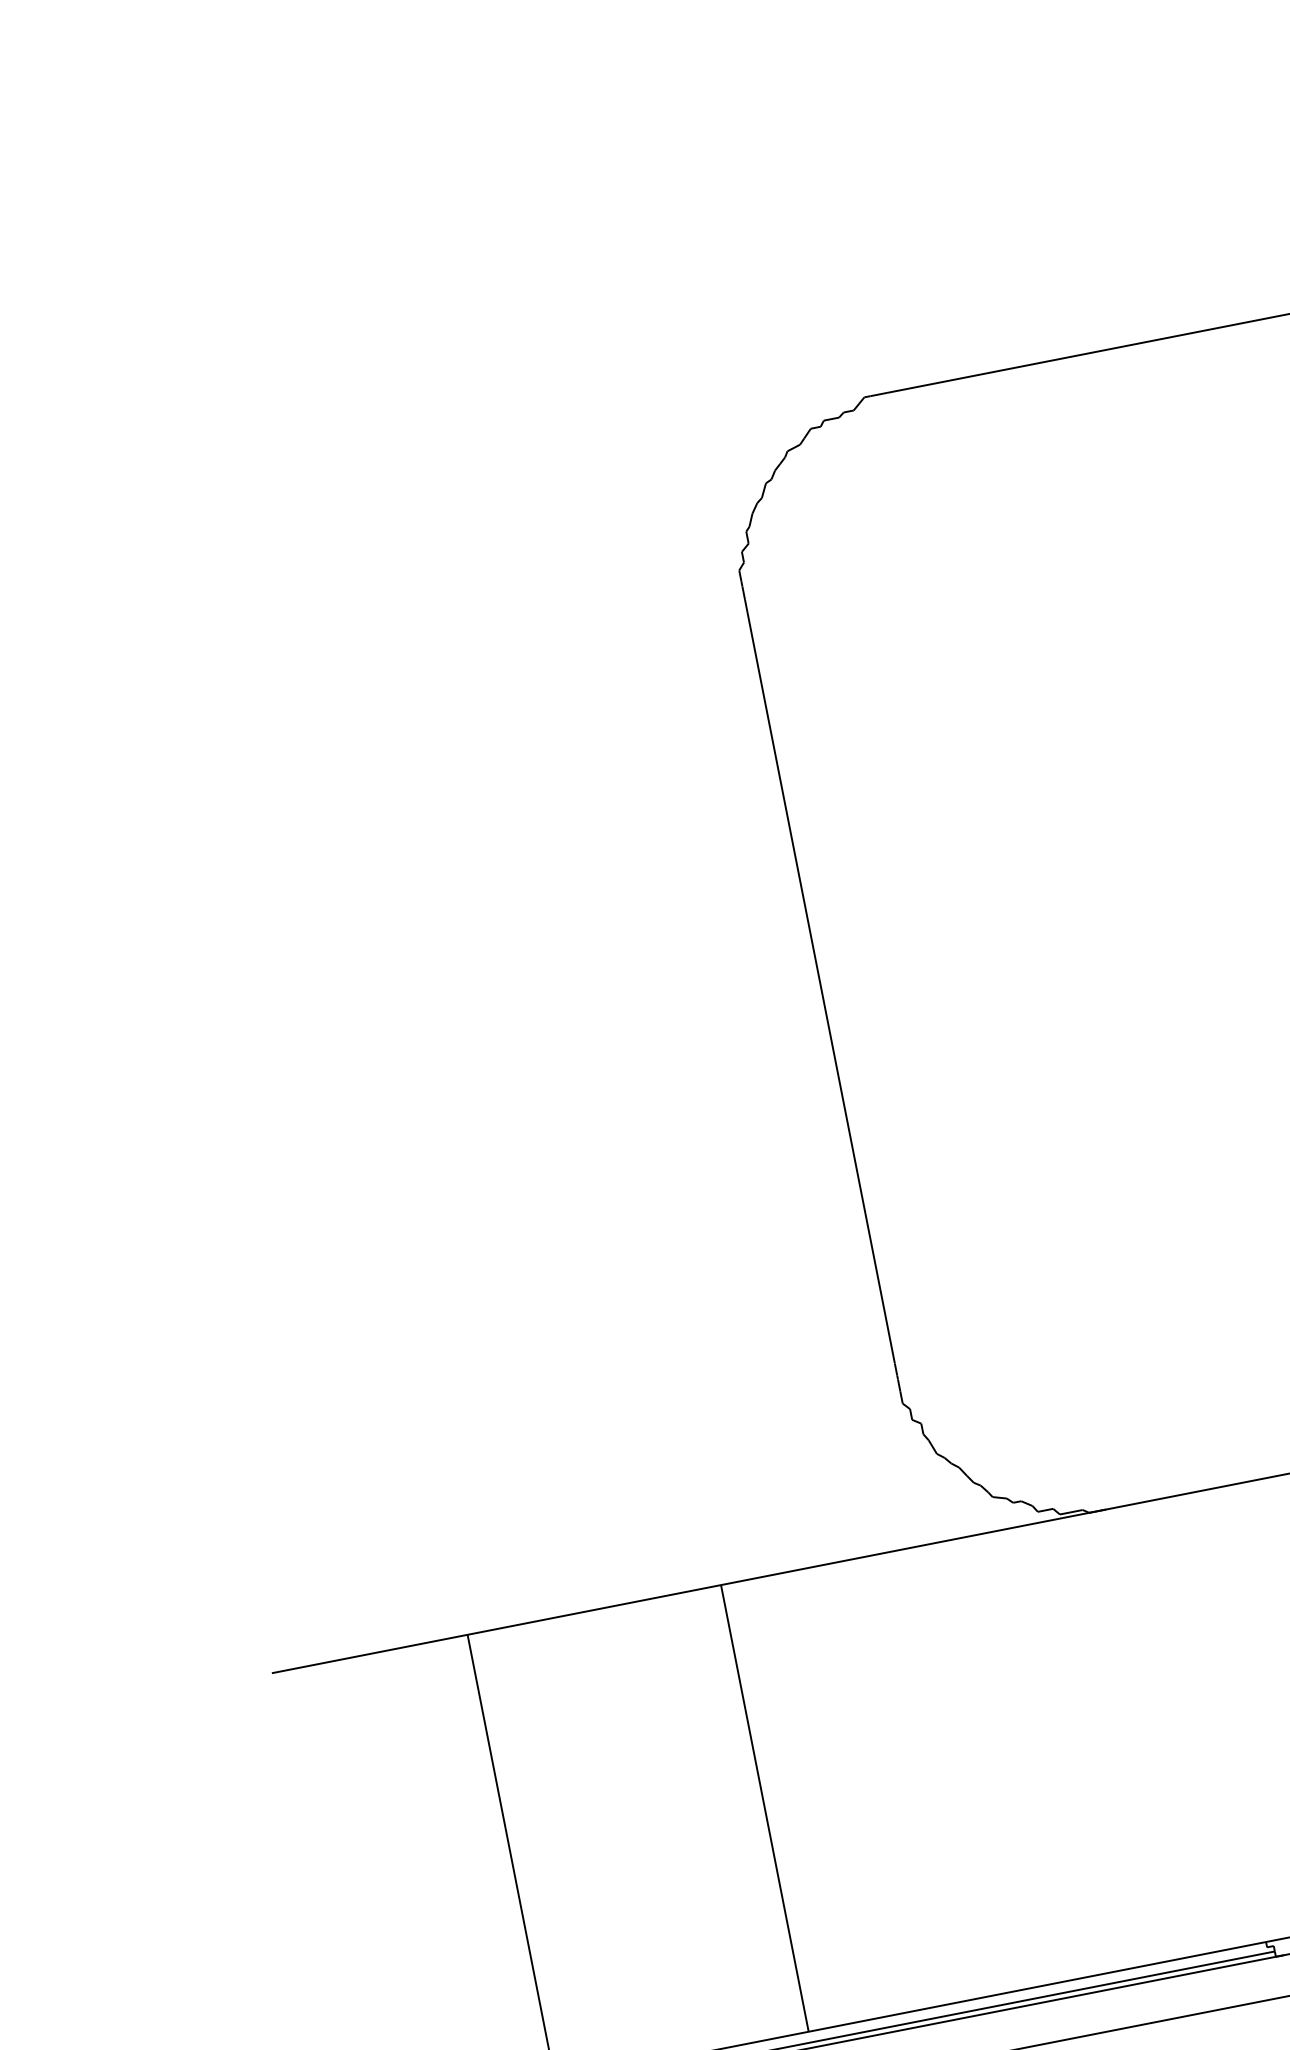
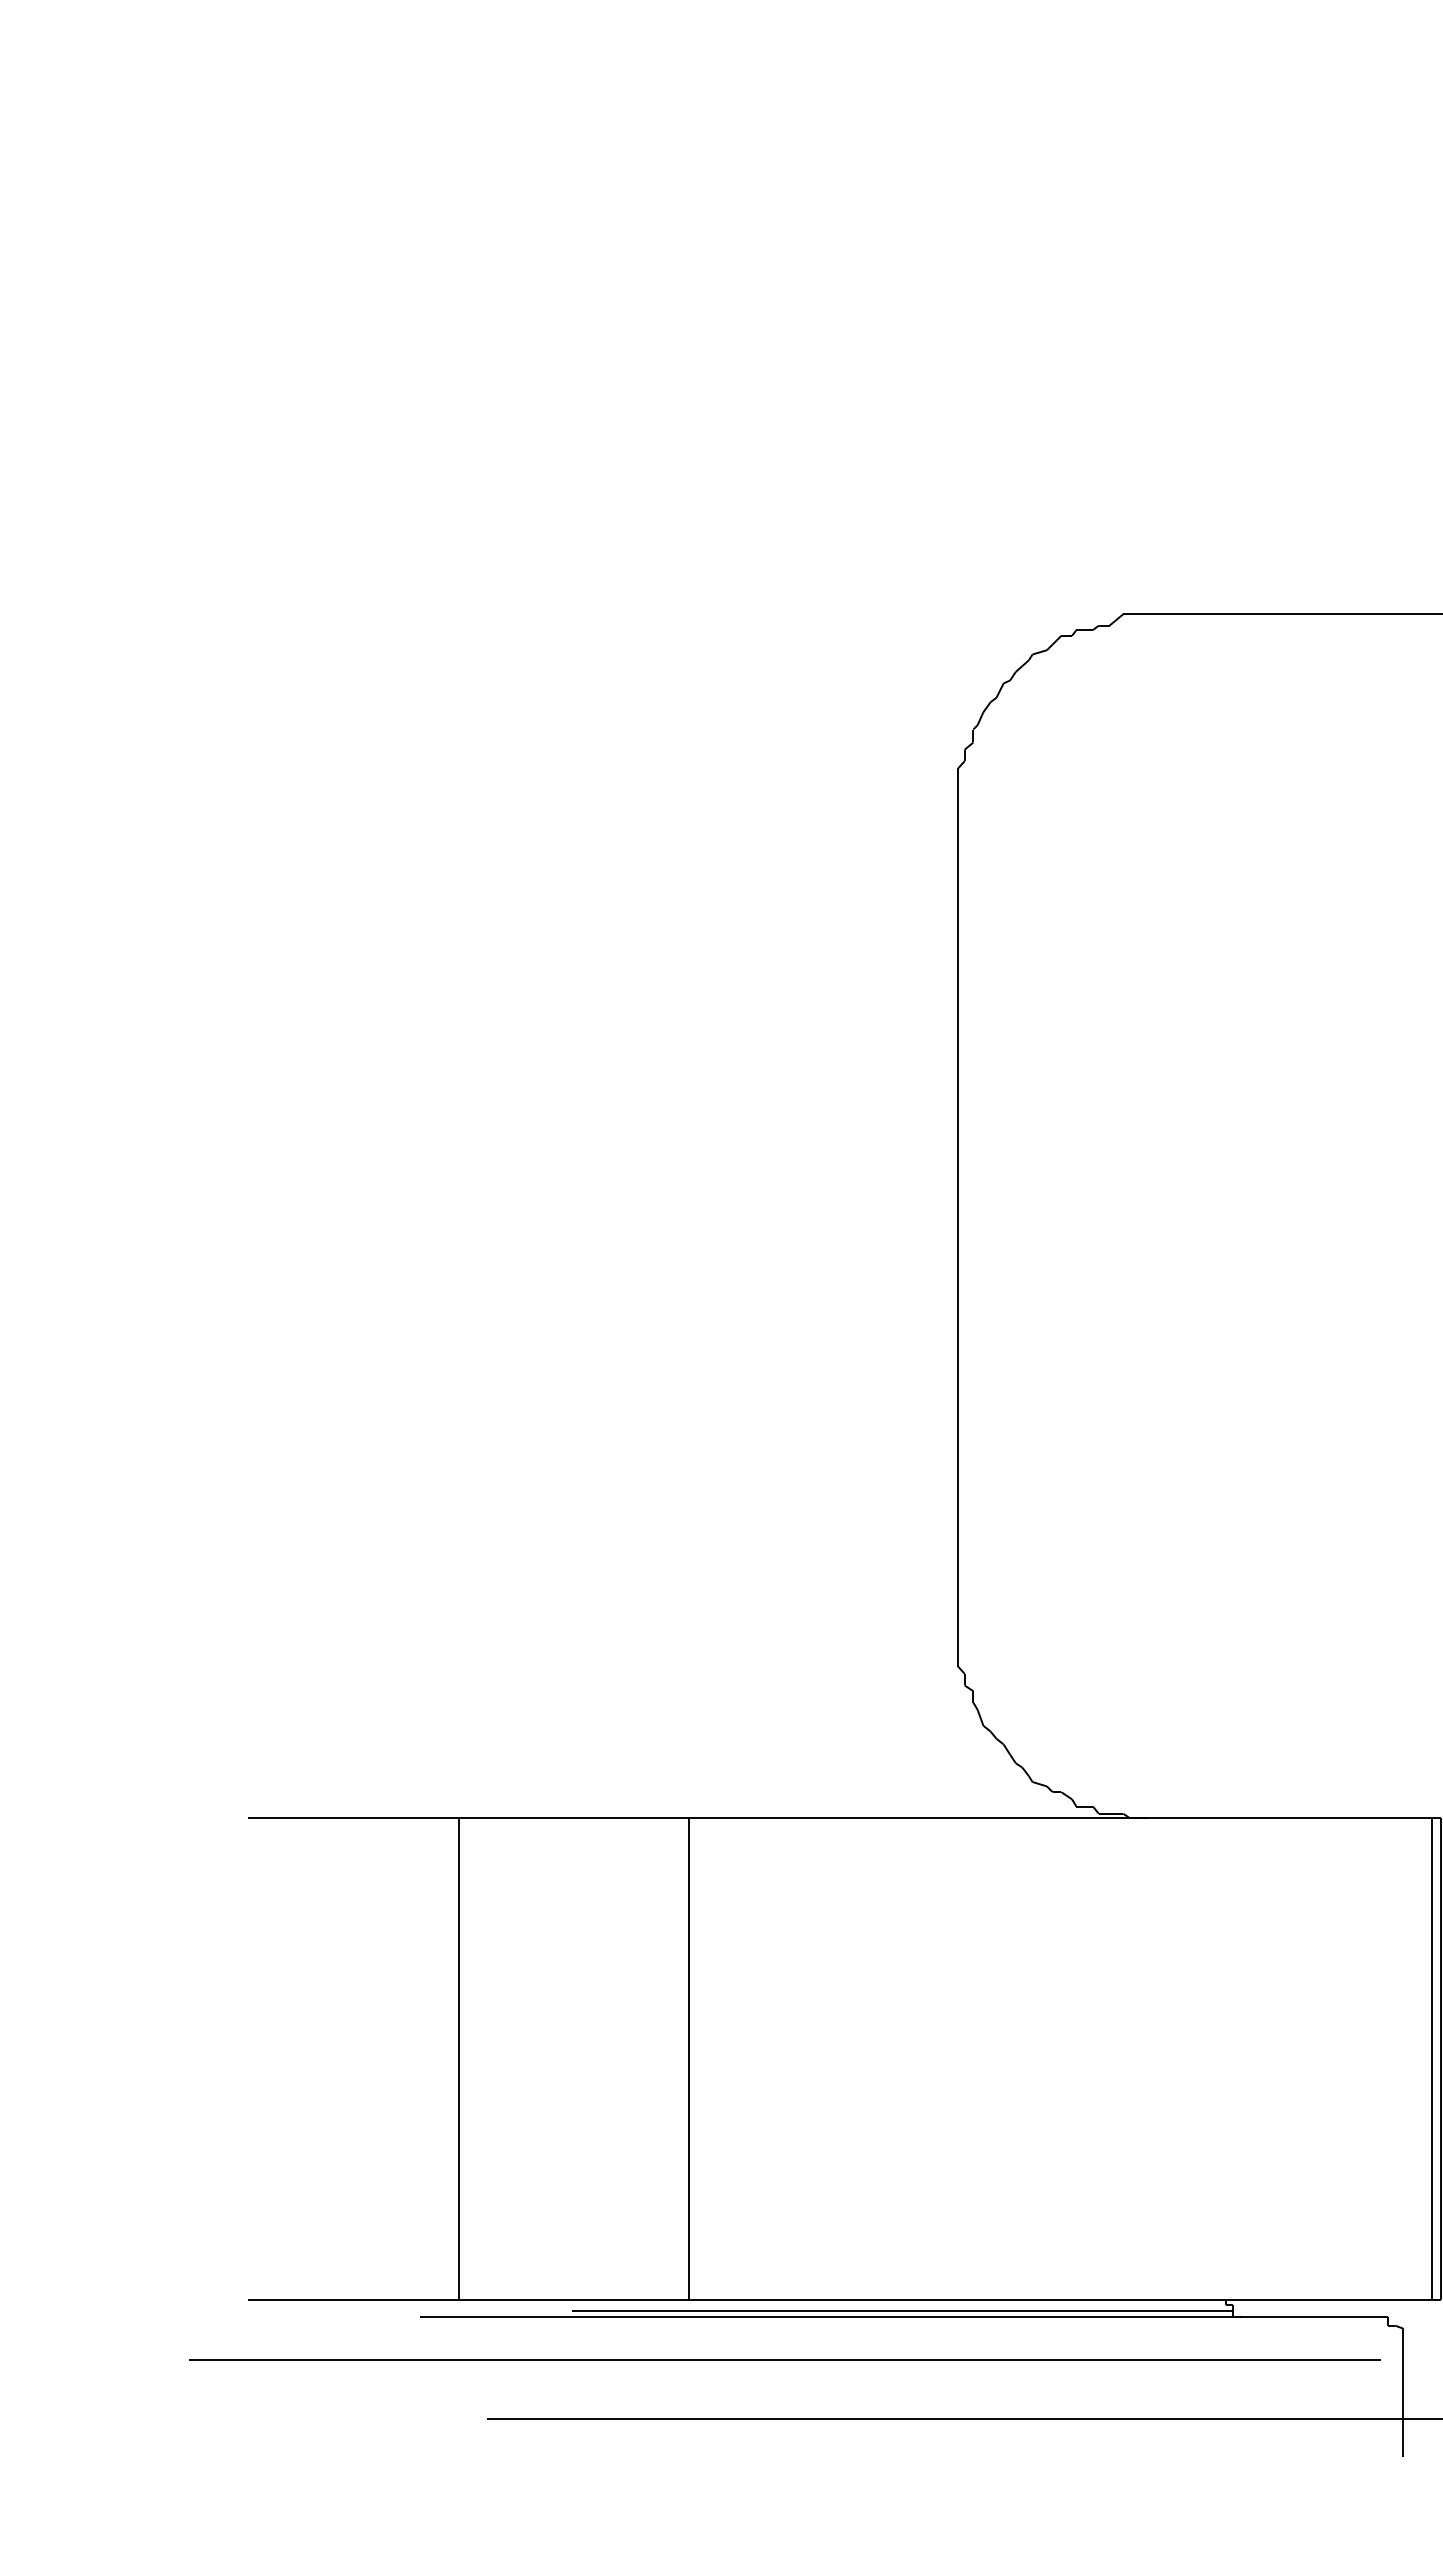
line: (764, 1808) -> (688, 2058), moved

